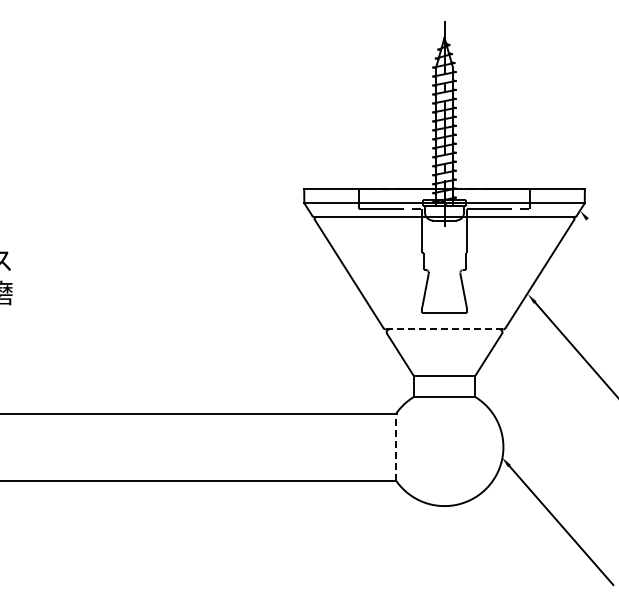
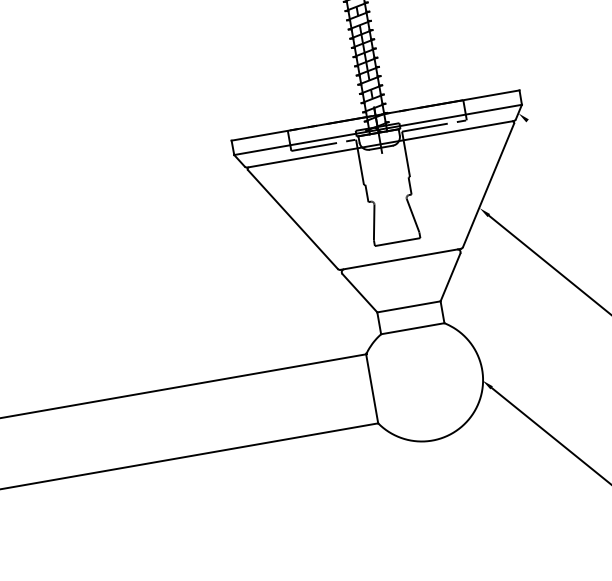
line: (444, 329) -> (400, 259), dashed -> solid
line: (396, 447) -> (372, 389), dashed -> solid

